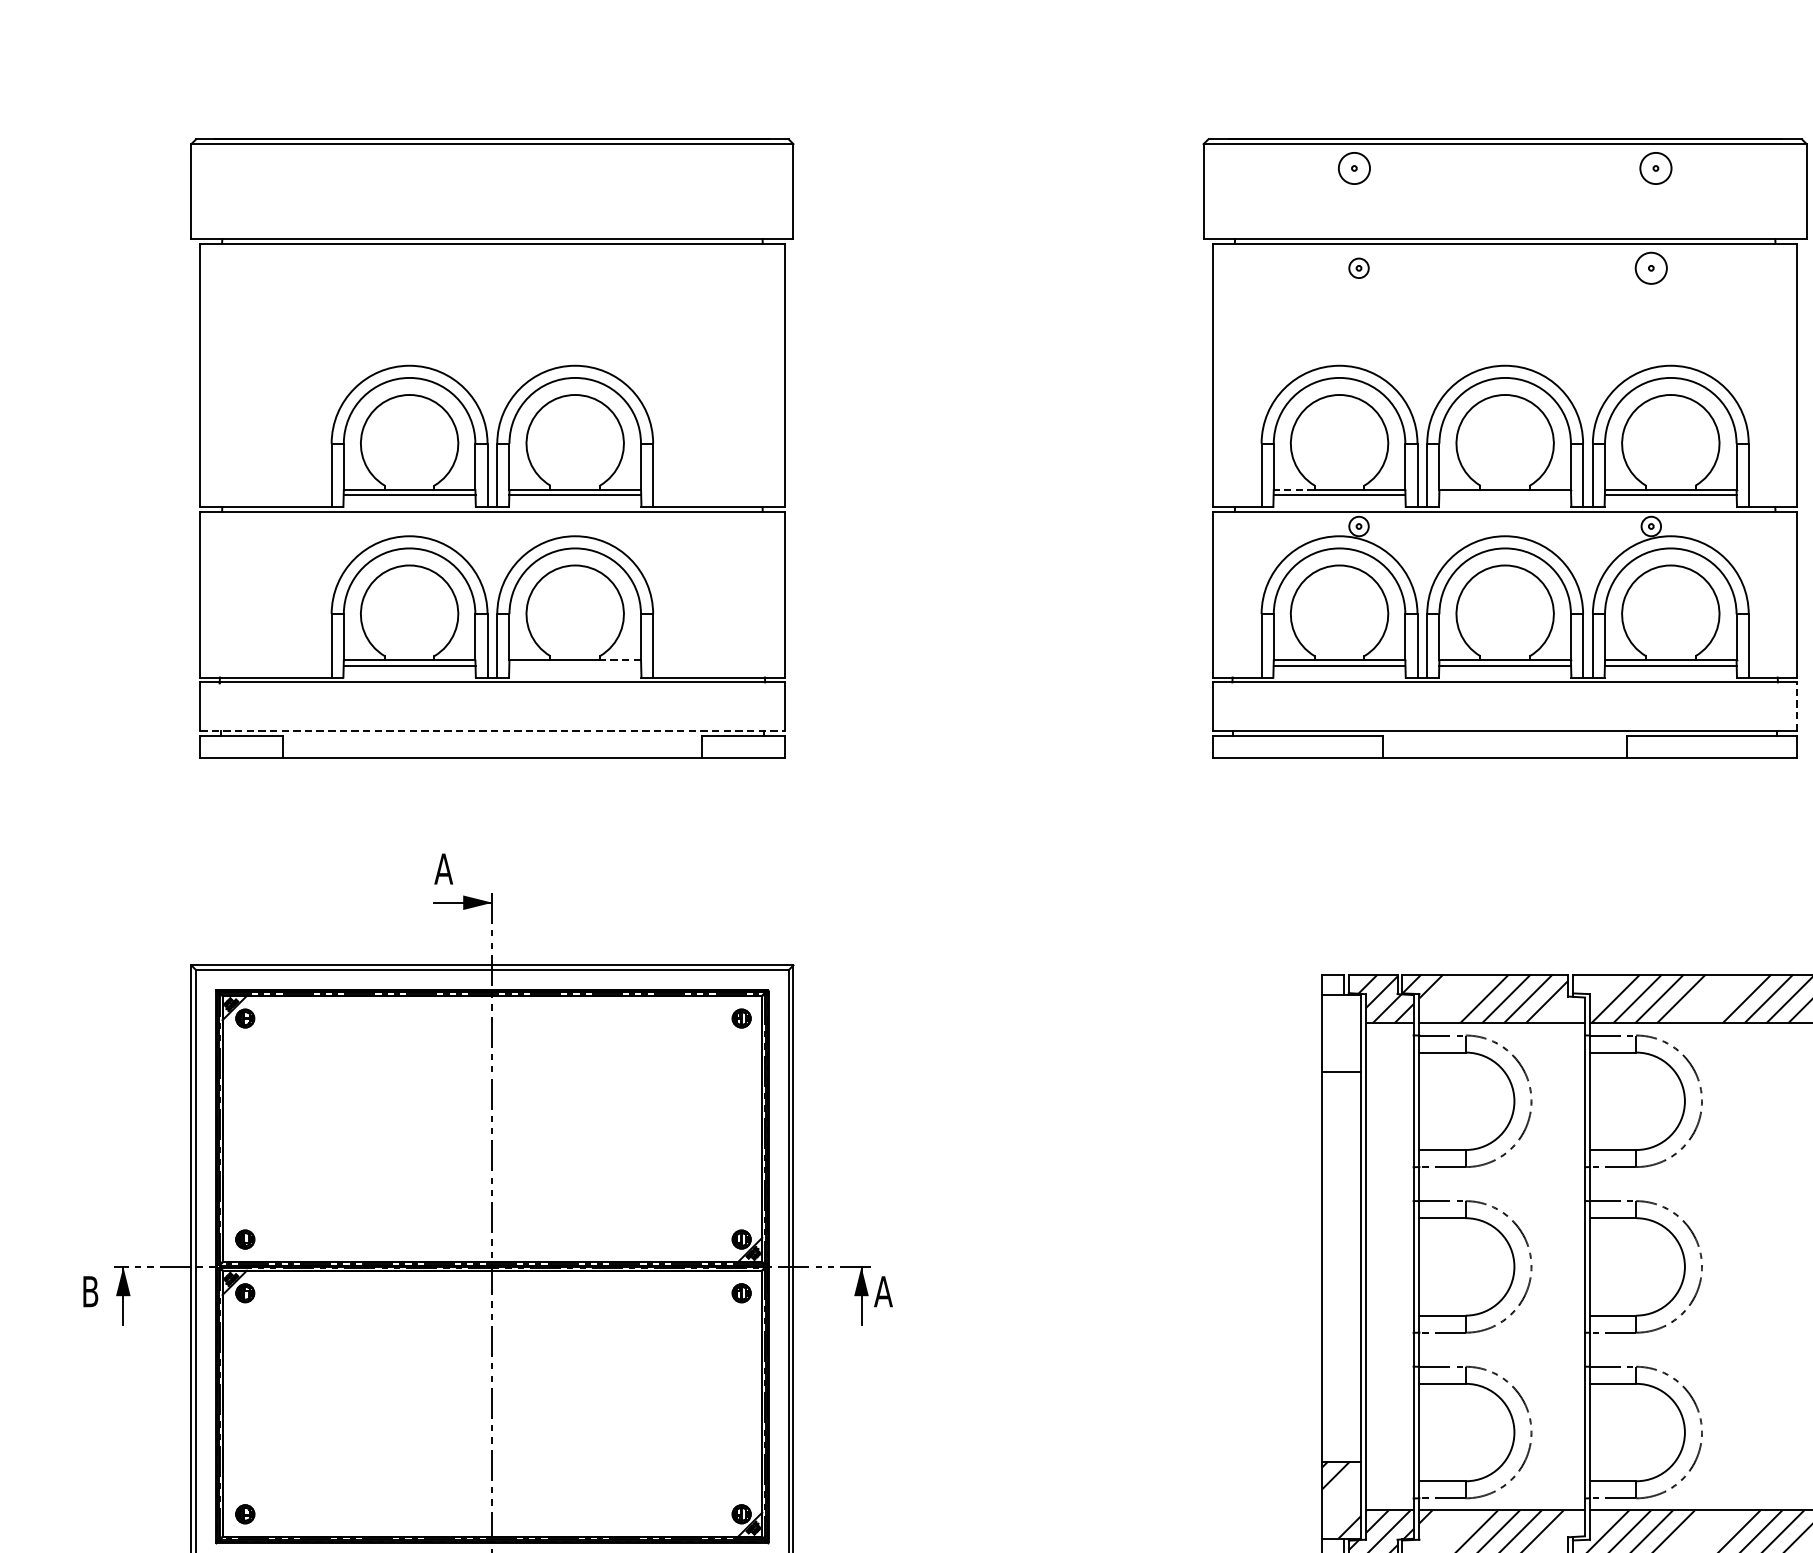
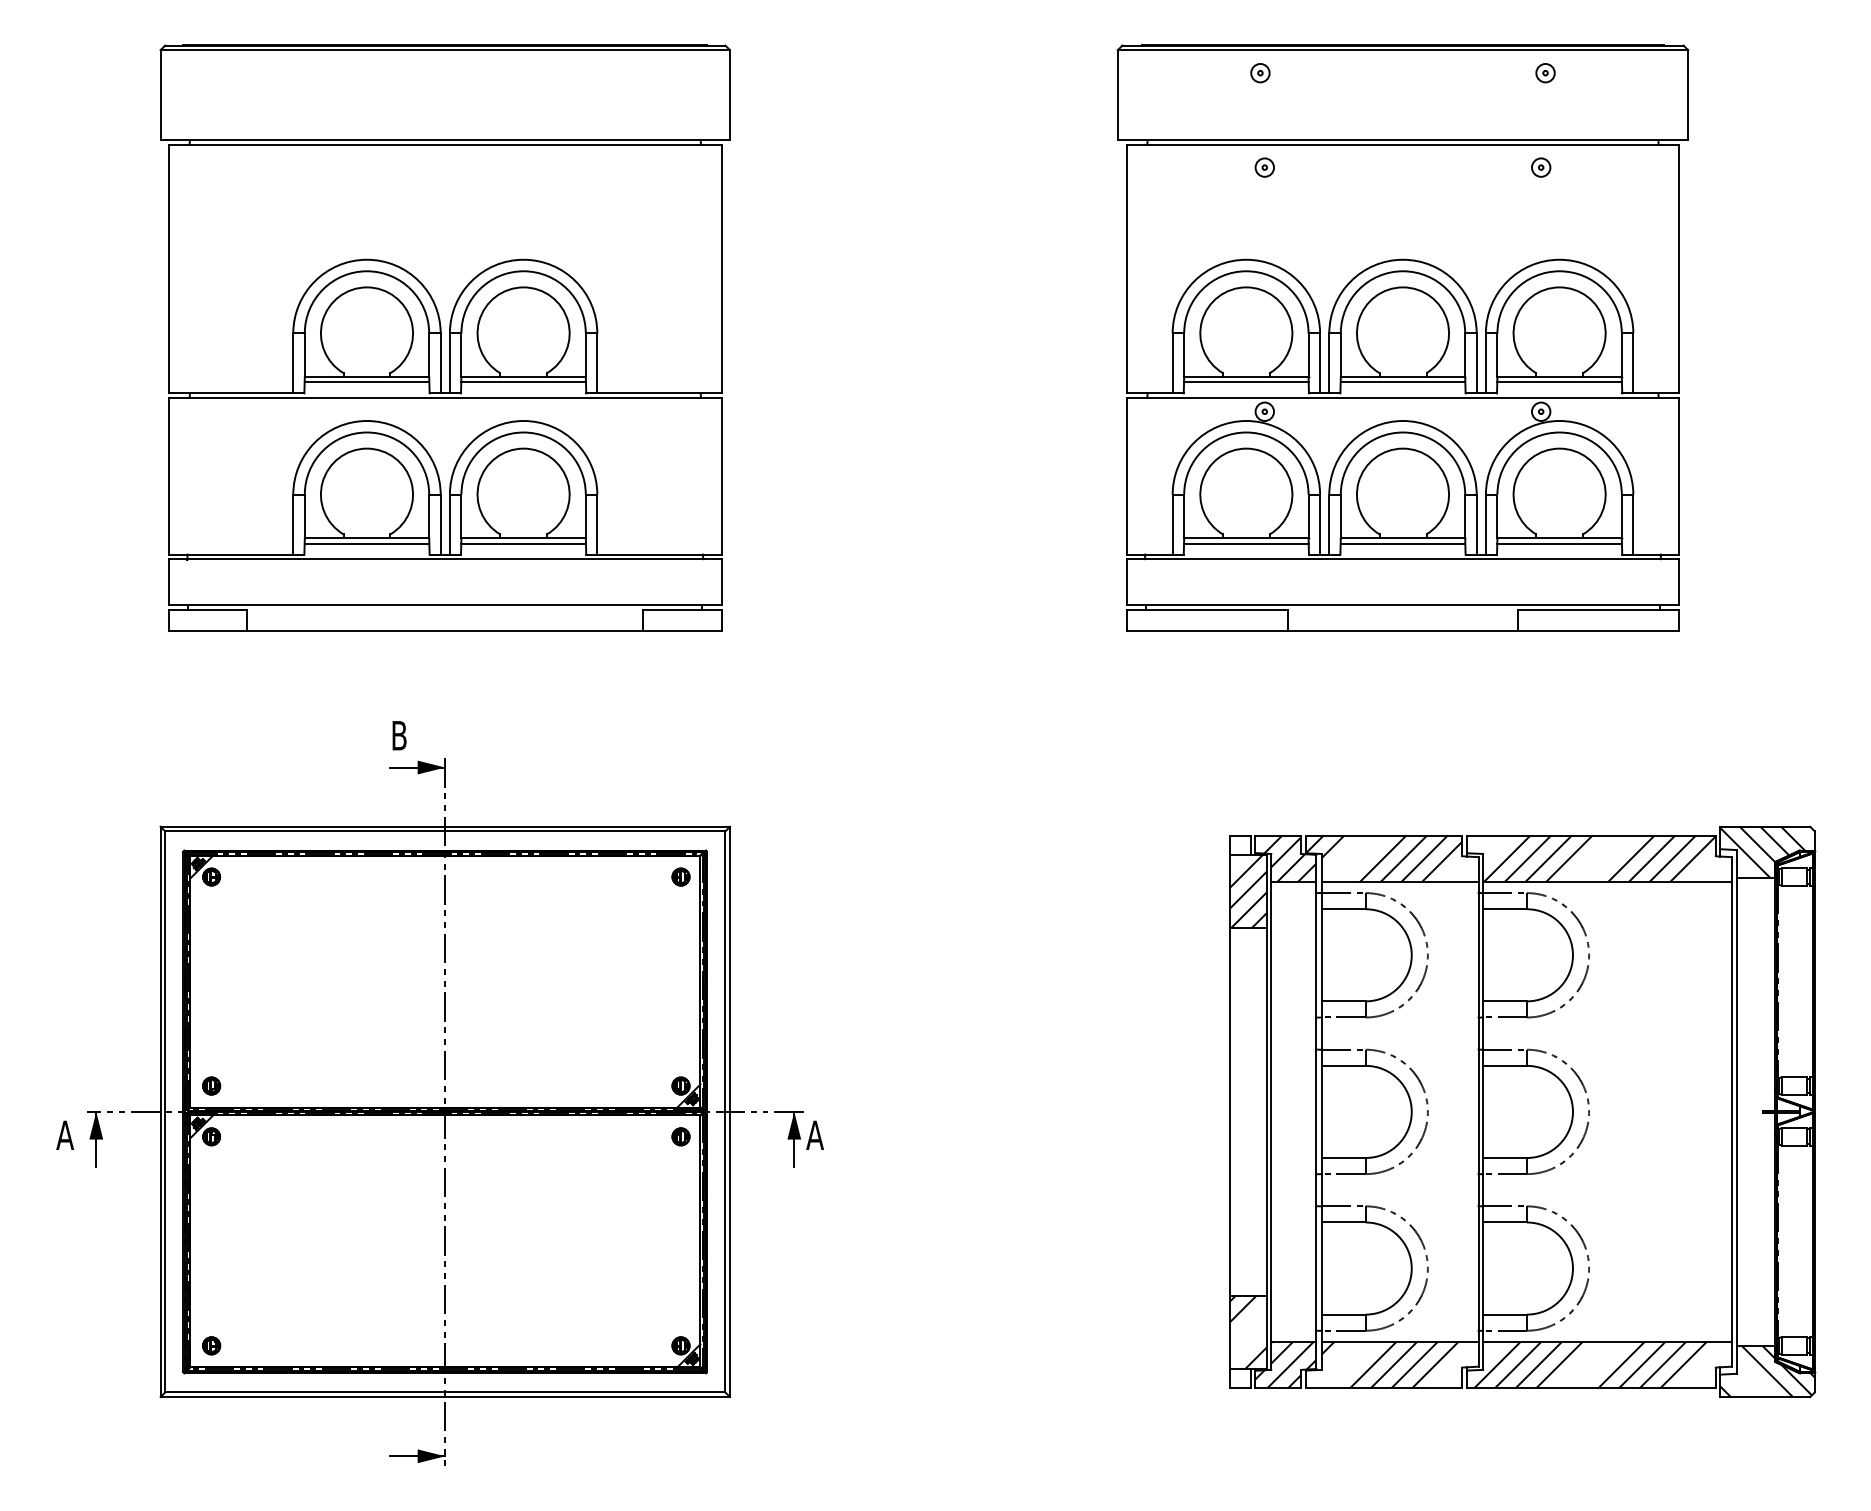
circle: (1354, 168) -> (1260, 73), size x0.62
circle: (1655, 168) -> (1545, 73), size x0.62
circle: (1650, 268) -> (1540, 167), size x0.62
line: (1294, 490) -> (1203, 377), dashed -> solid
line: (1504, 494) -> (1402, 381), added
line: (619, 660) -> (565, 538), dashed -> solid
line: (575, 665) -> (523, 543), added
line: (1797, 705) -> (1679, 581), dashed -> solid
line: (492, 731) -> (445, 605), dashed -> solid
text: (443, 868) -> (399, 735), A -> B
hatch: (1340, 1032) -> (1247, 890), added
text: (90, 1290) -> (65, 1134), B -> A

